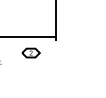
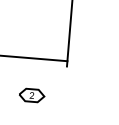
part: (30, 52) -> (31, 94), moved

